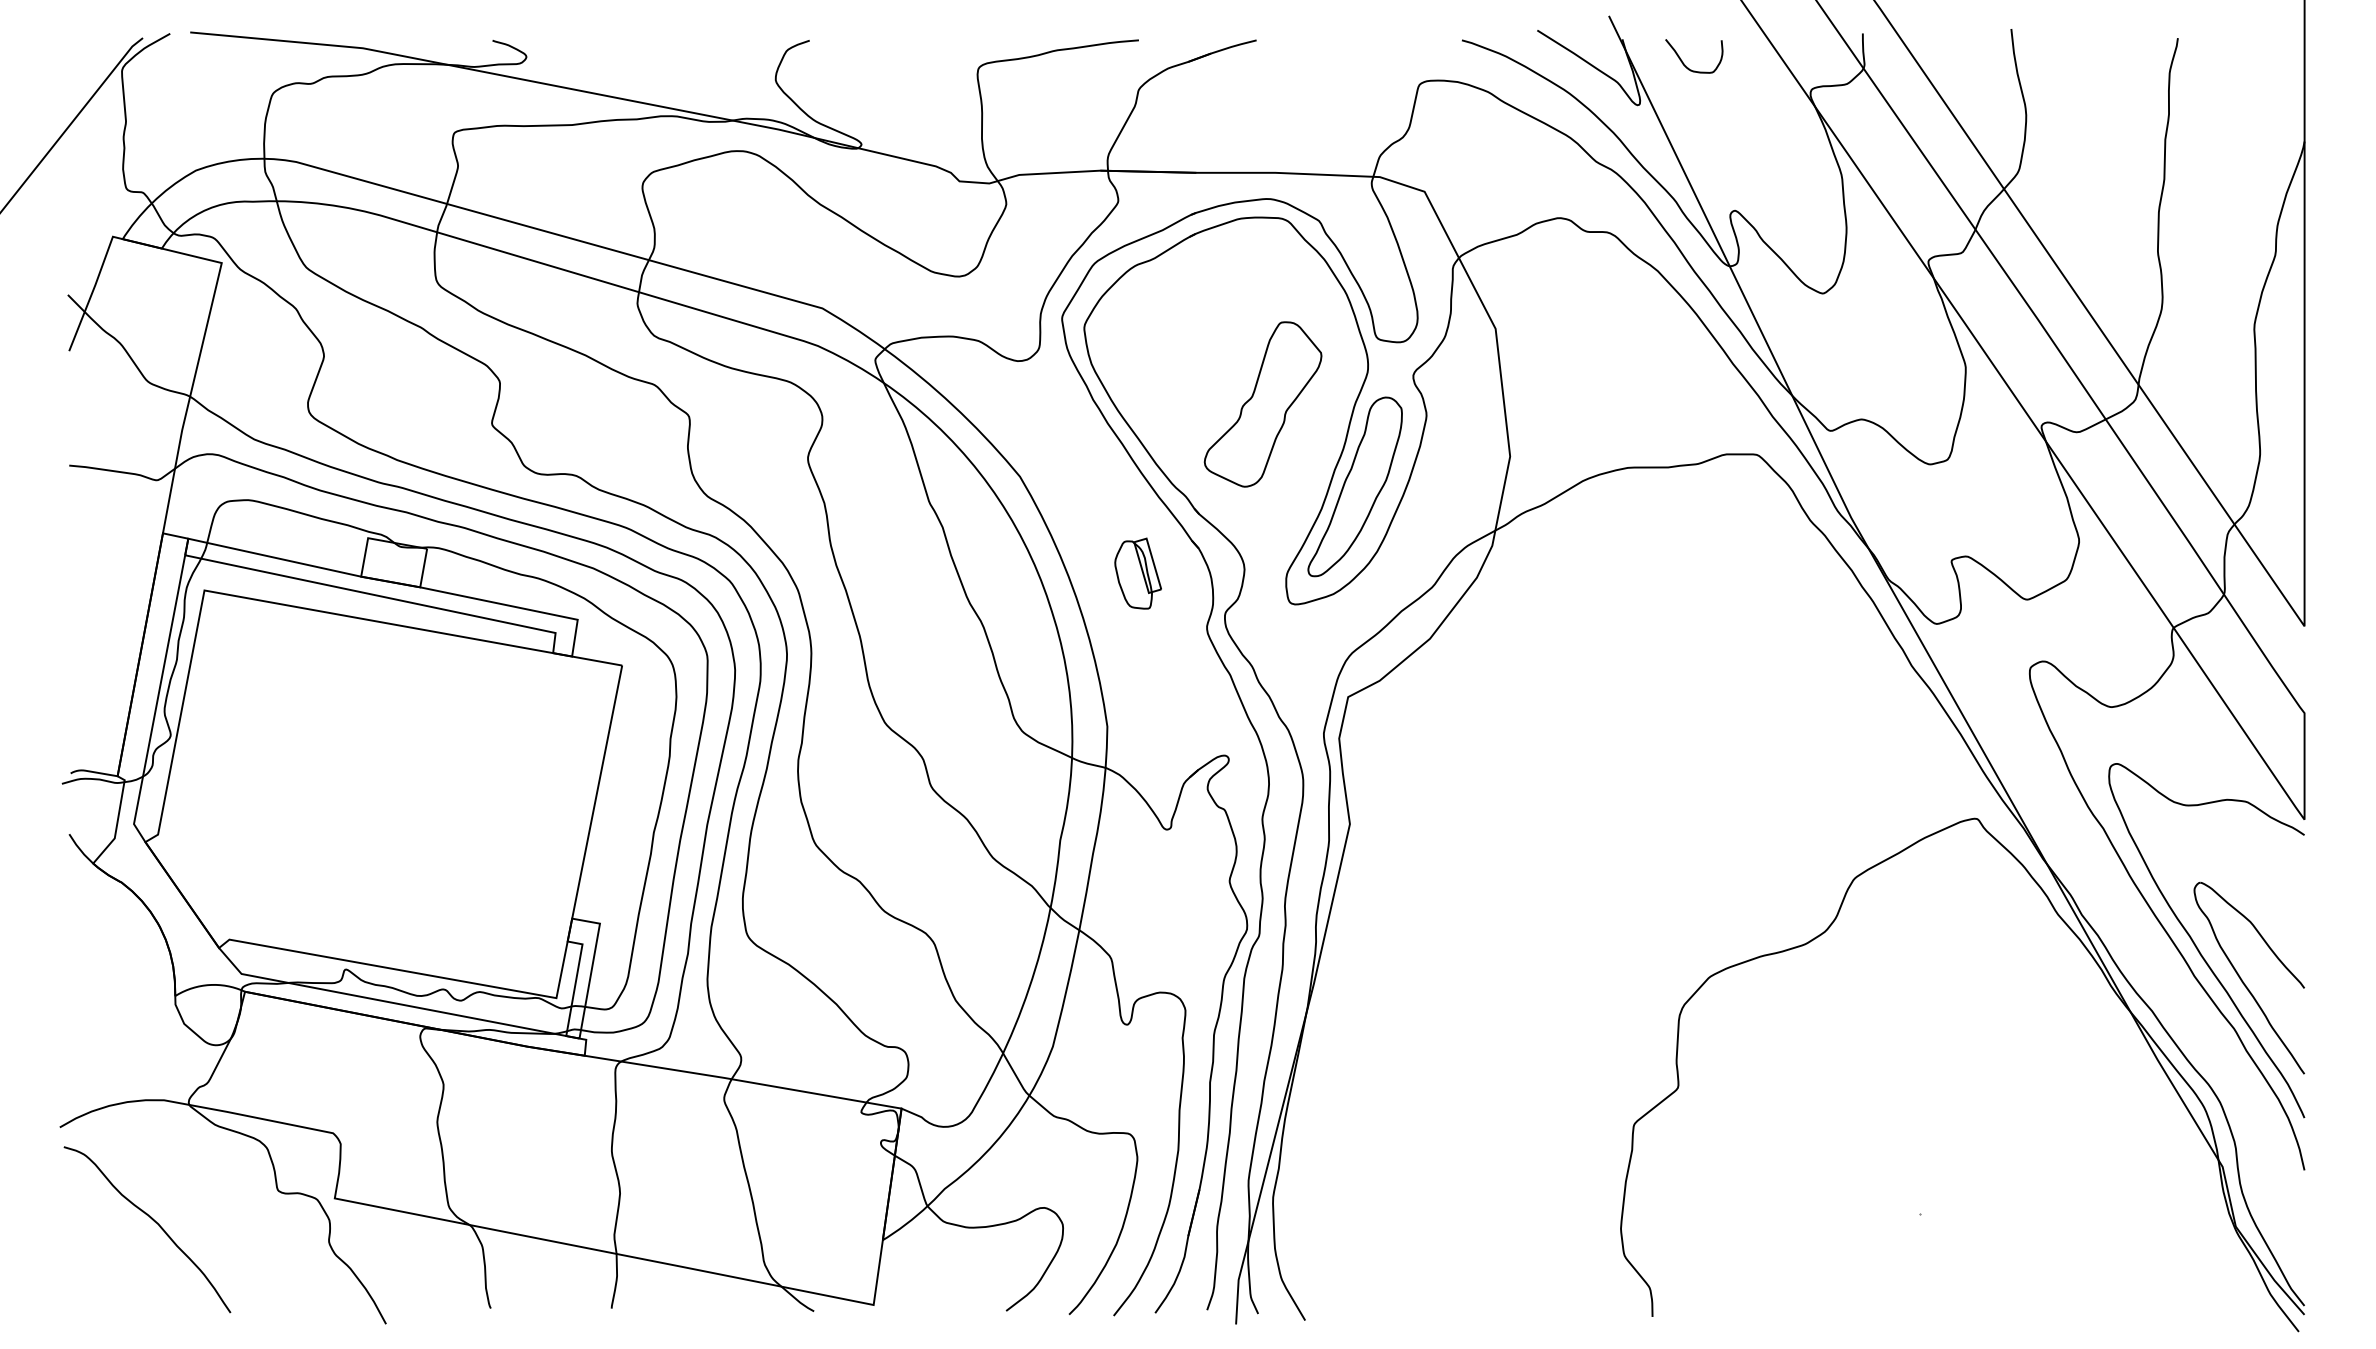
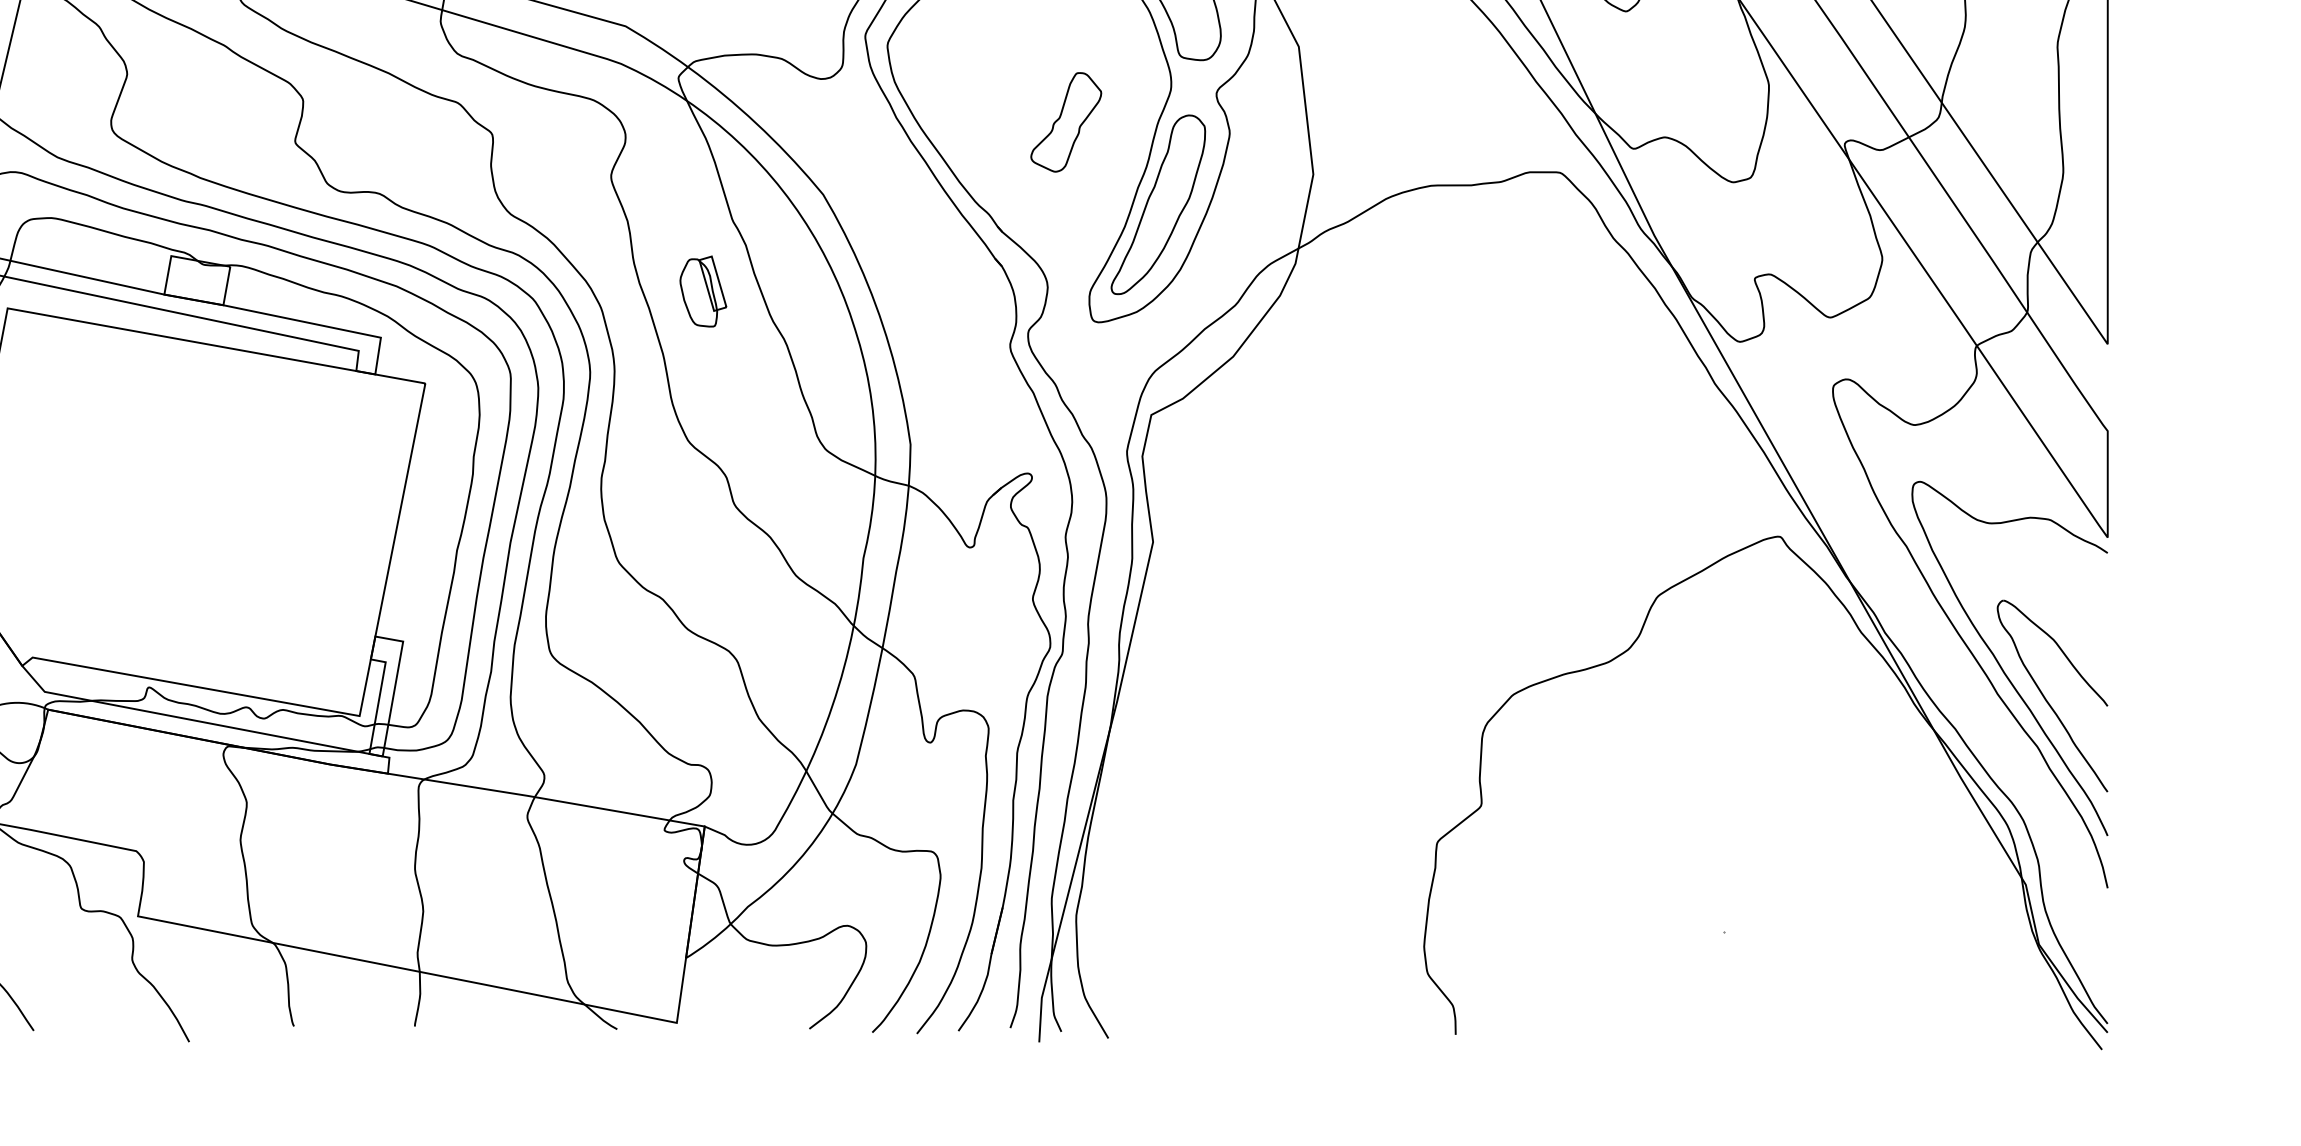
part: (1262, 404) -> (1065, 122), size x0.6
part: (1137, 573) -> (702, 291), moved

